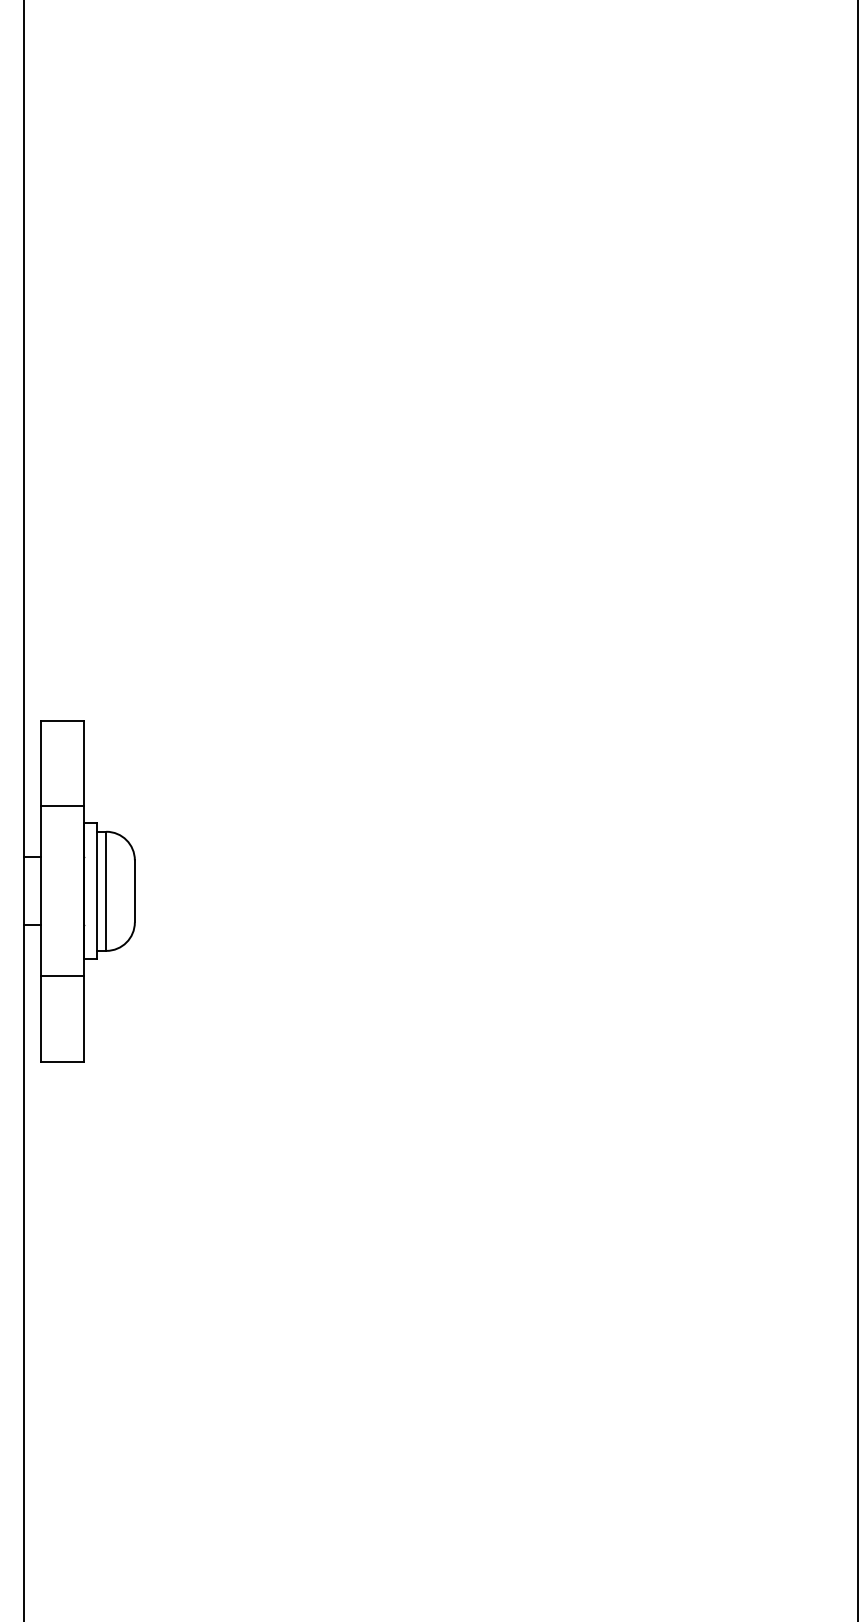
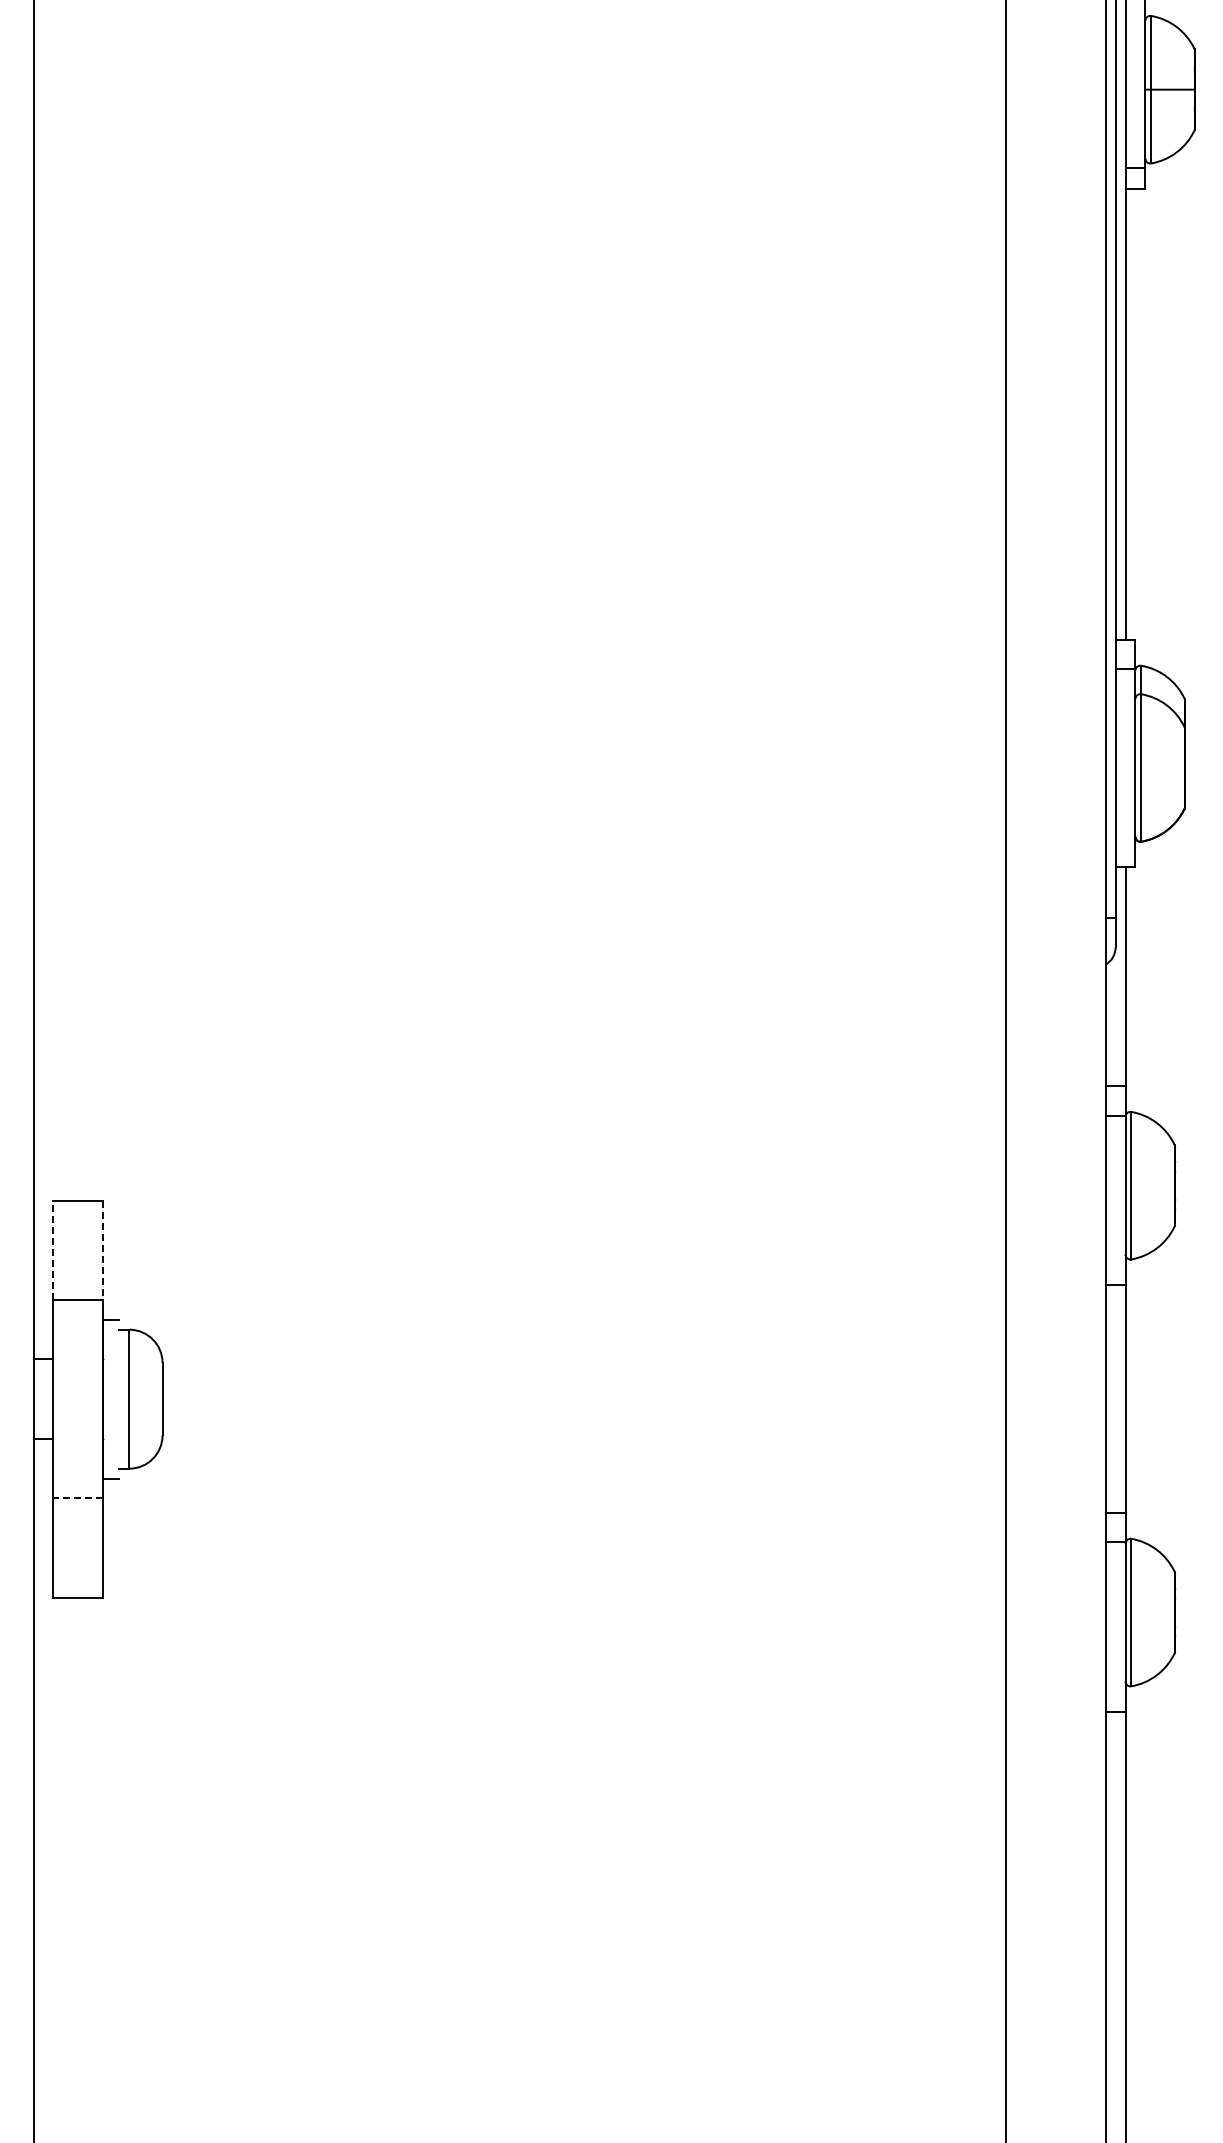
line: (41, 763) -> (53, 1250), solid -> dashed
line: (84, 763) -> (103, 1250), solid -> dashed
line: (97, 890) -> (118, 1398), removed
line: (62, 976) -> (78, 1498), solid -> dashed

